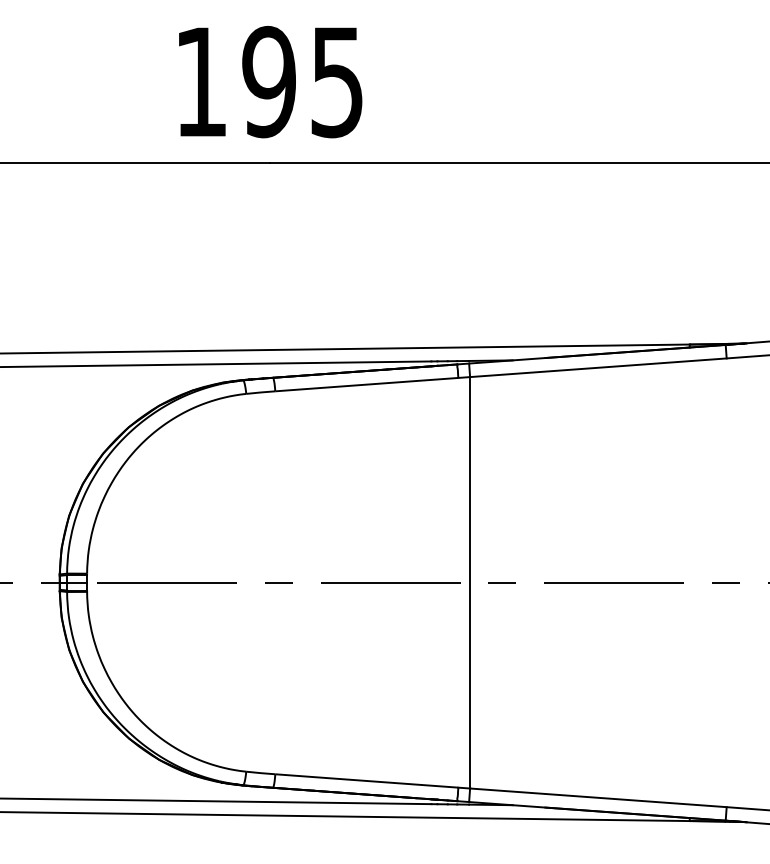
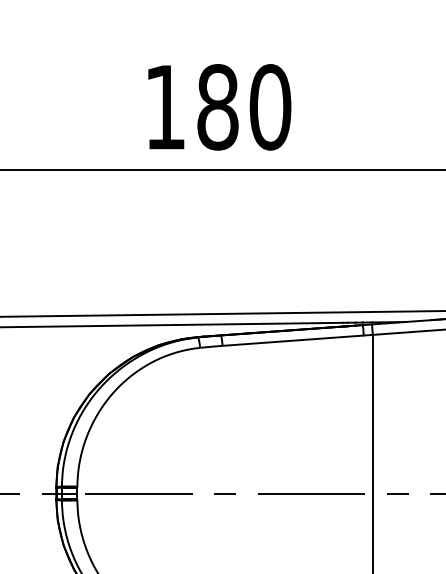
text: (303, 81) -> (244, 106), 195 -> 180

